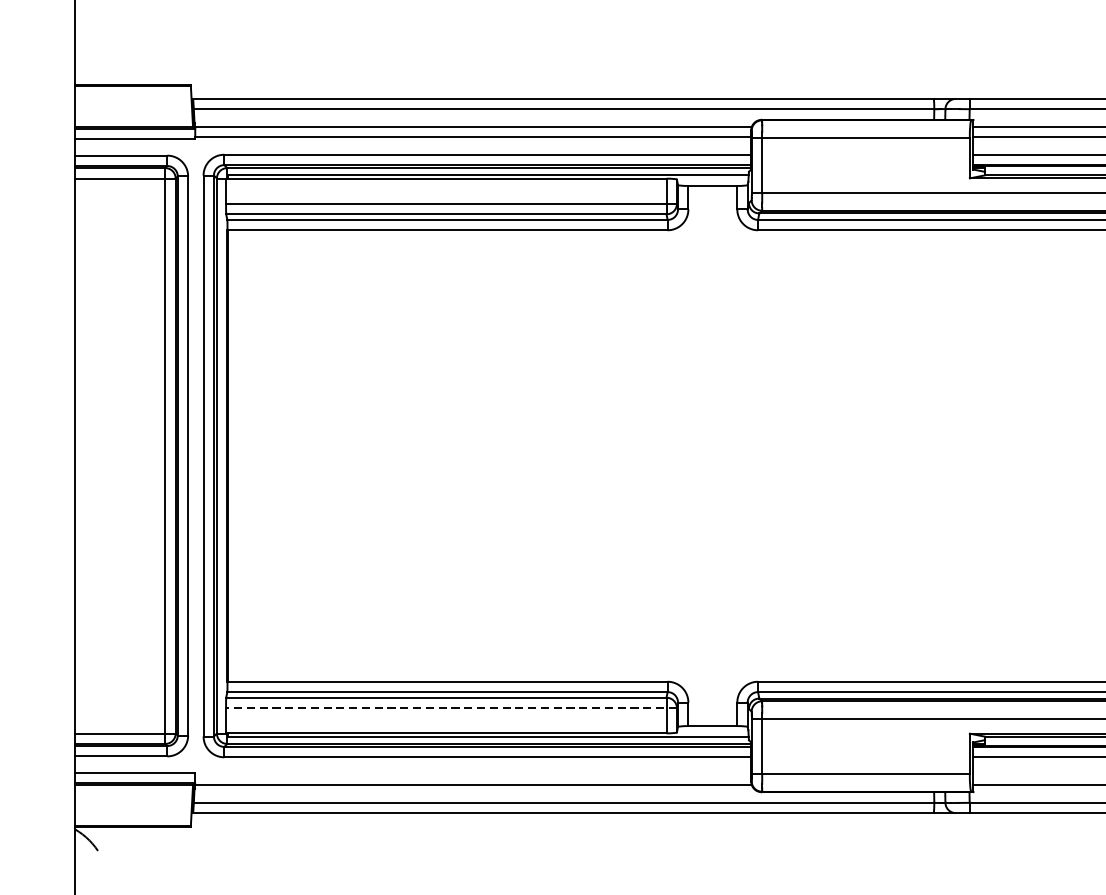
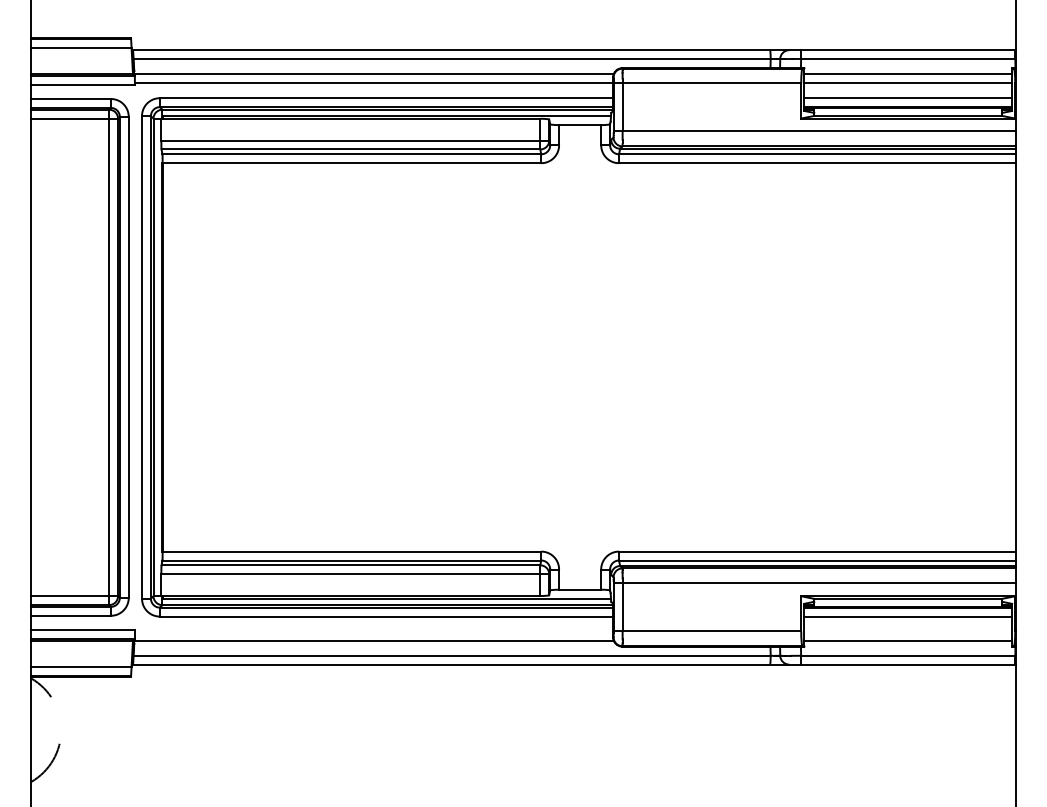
line: (133, 95) -> (81, 47), added
line: (451, 708) -> (355, 574), dashed -> solid
line: (133, 816) -> (81, 667), added

